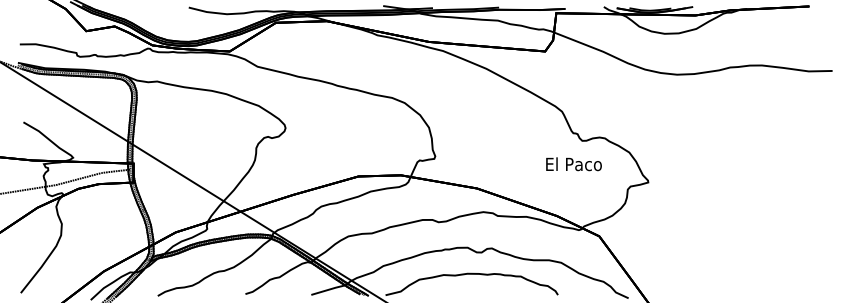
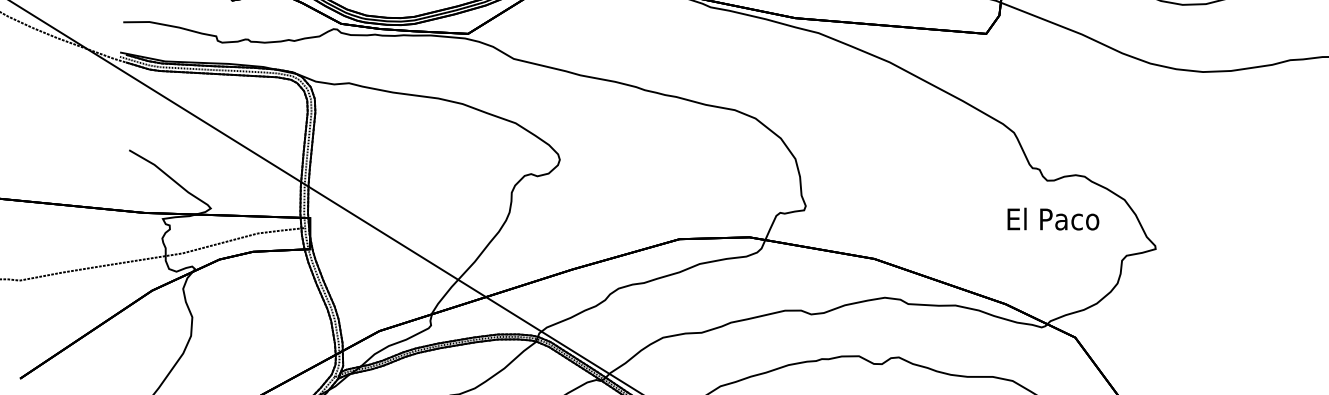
text: (573, 164) -> (1052, 219), moved

